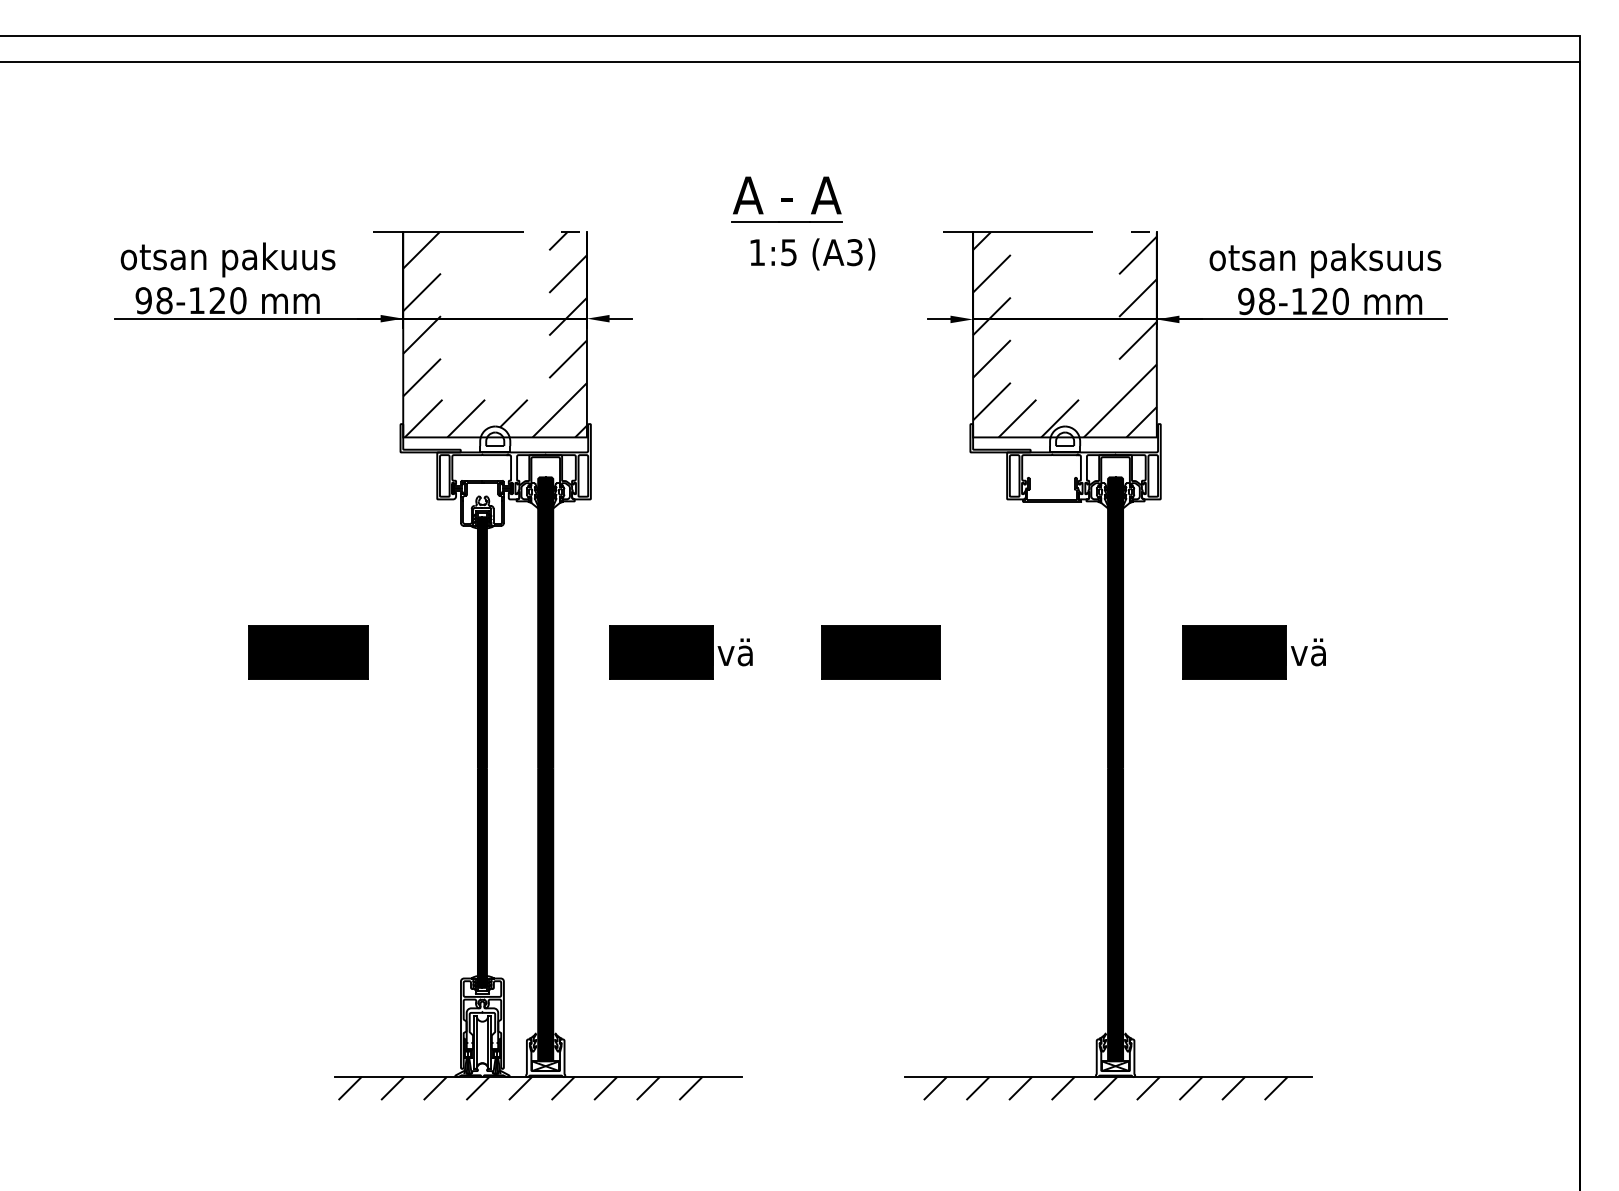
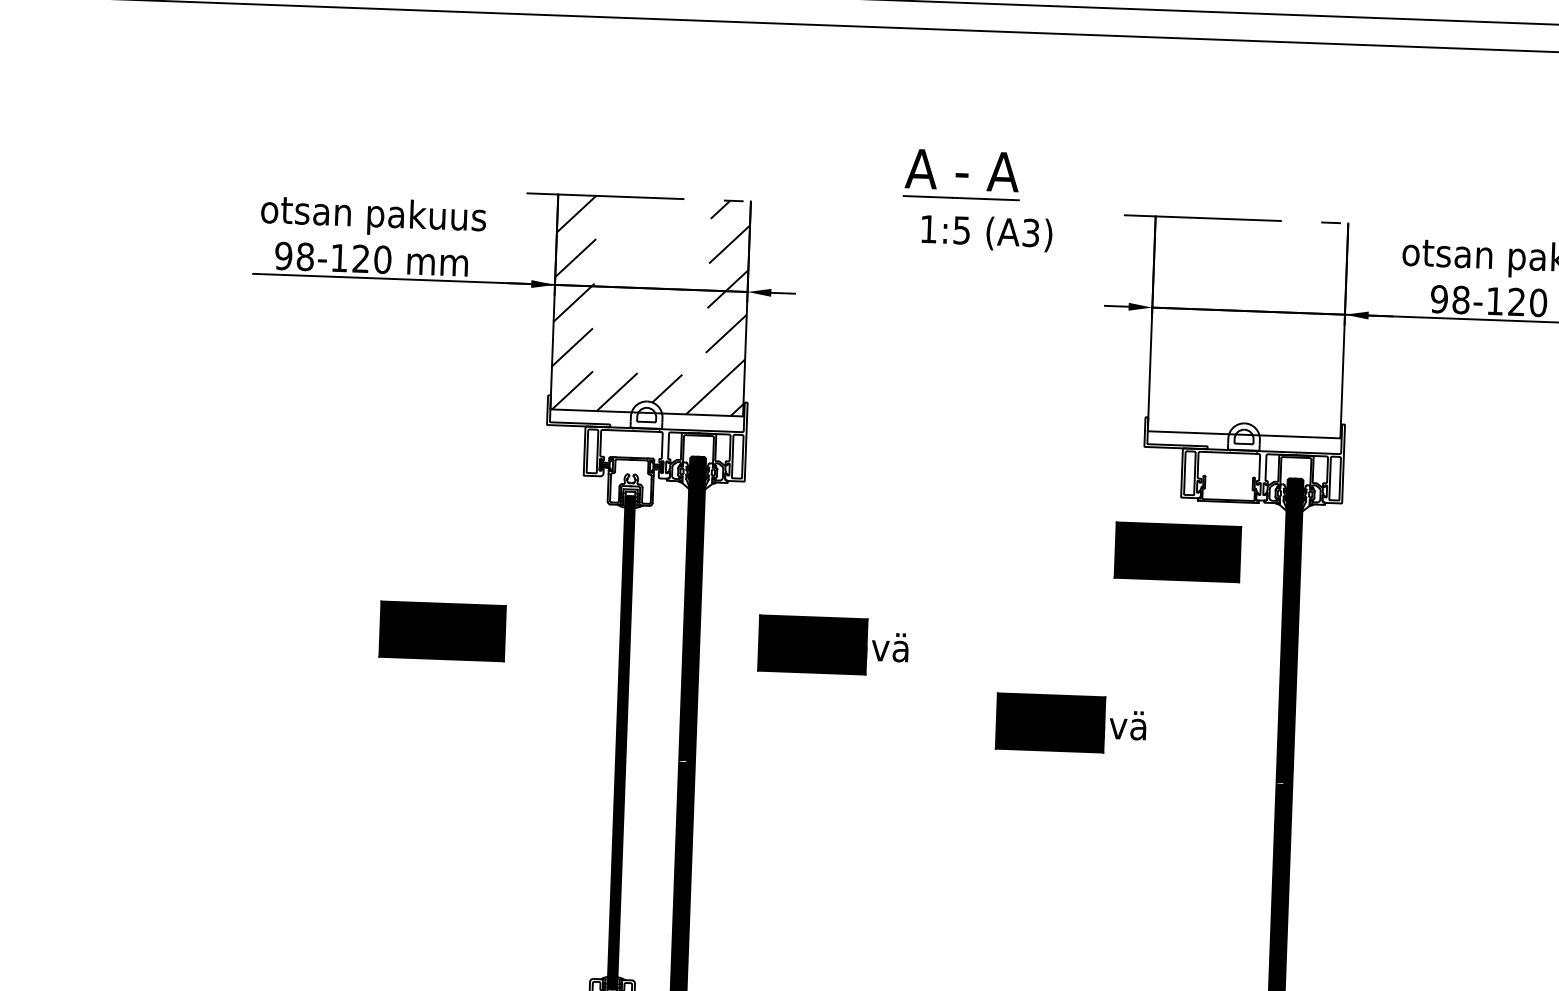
hatch: (1064, 334) -> (1247, 326), removed
part: (880, 652) -> (1177, 552), moved
part: (1253, 652) -> (1070, 723), moved

